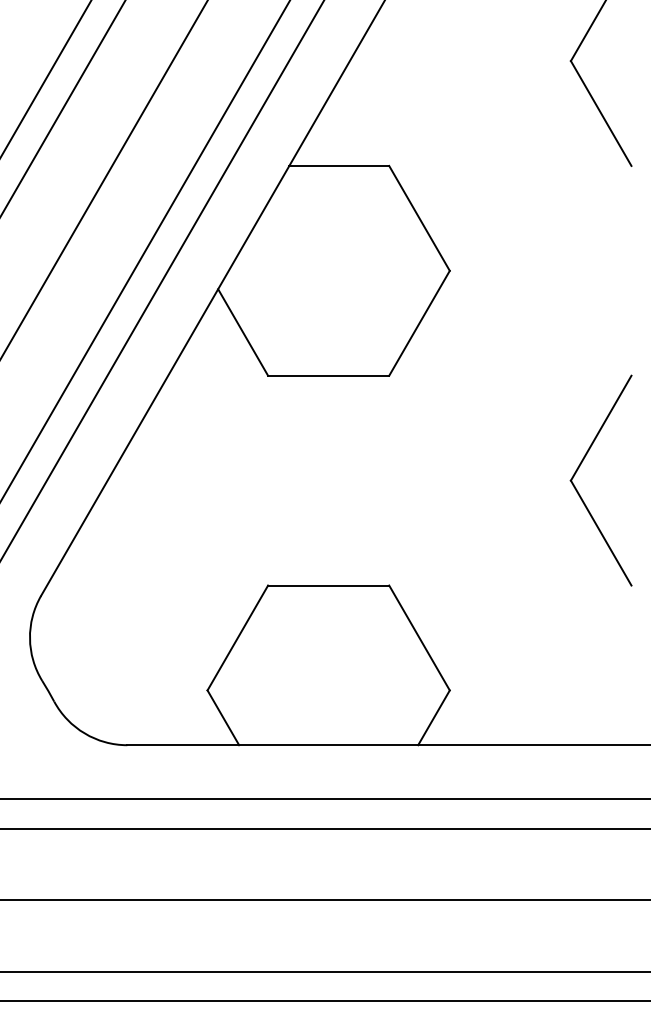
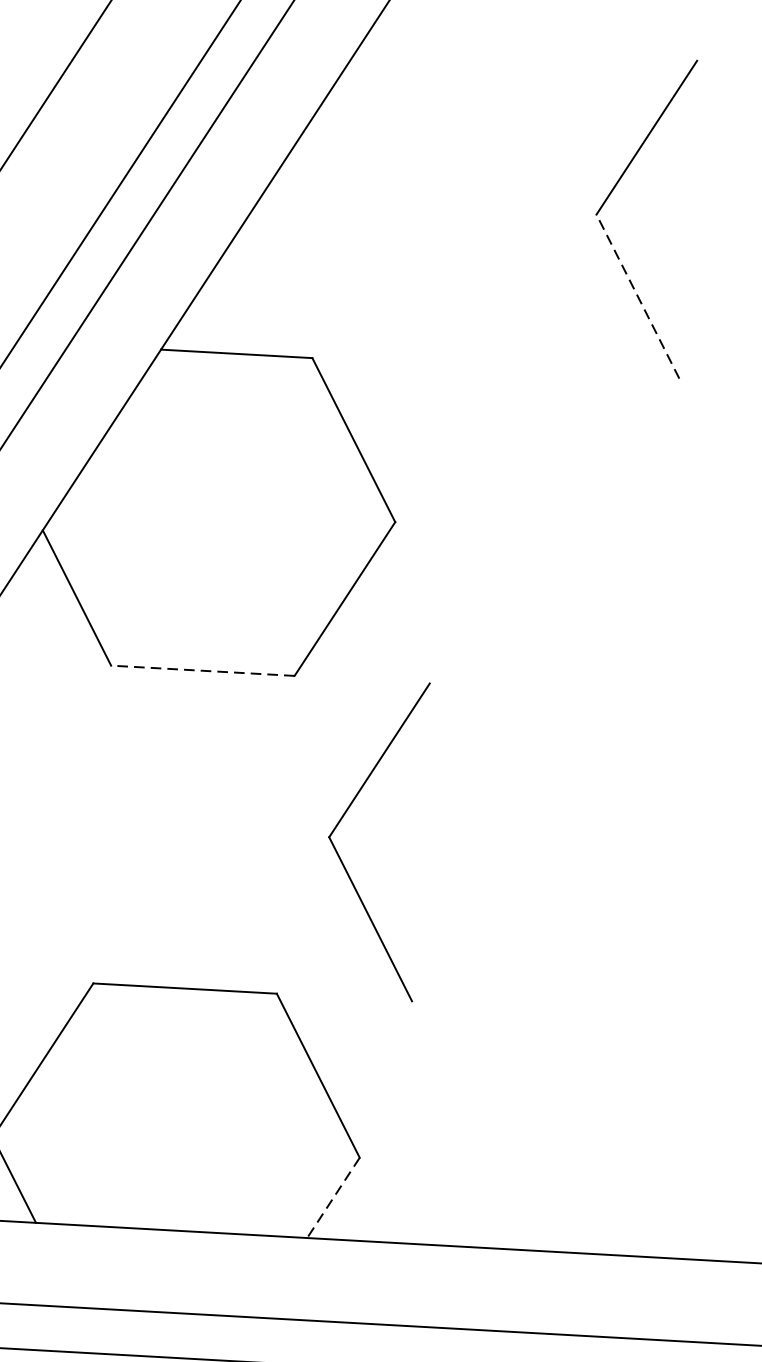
line: (601, 113) -> (638, 296), solid -> dashed
line: (328, 375) -> (202, 670), solid -> dashed
part: (580, 466) -> (344, 816), moved
line: (434, 717) -> (334, 1197), solid -> dashed

